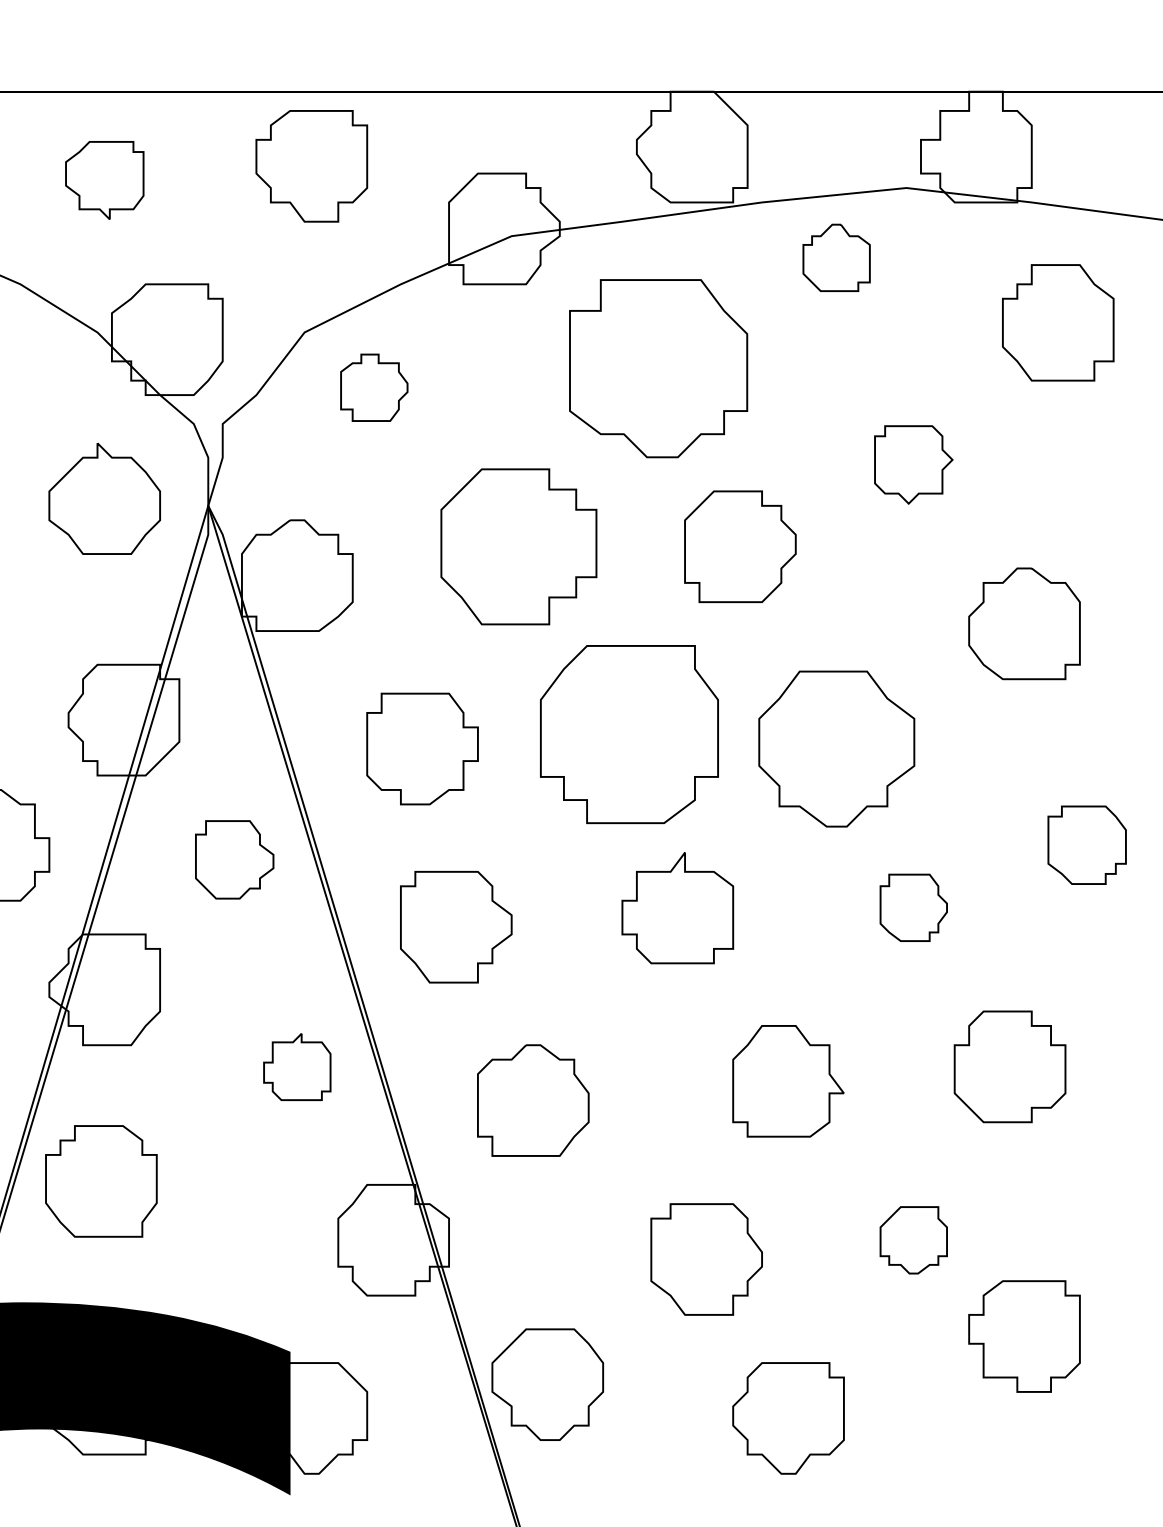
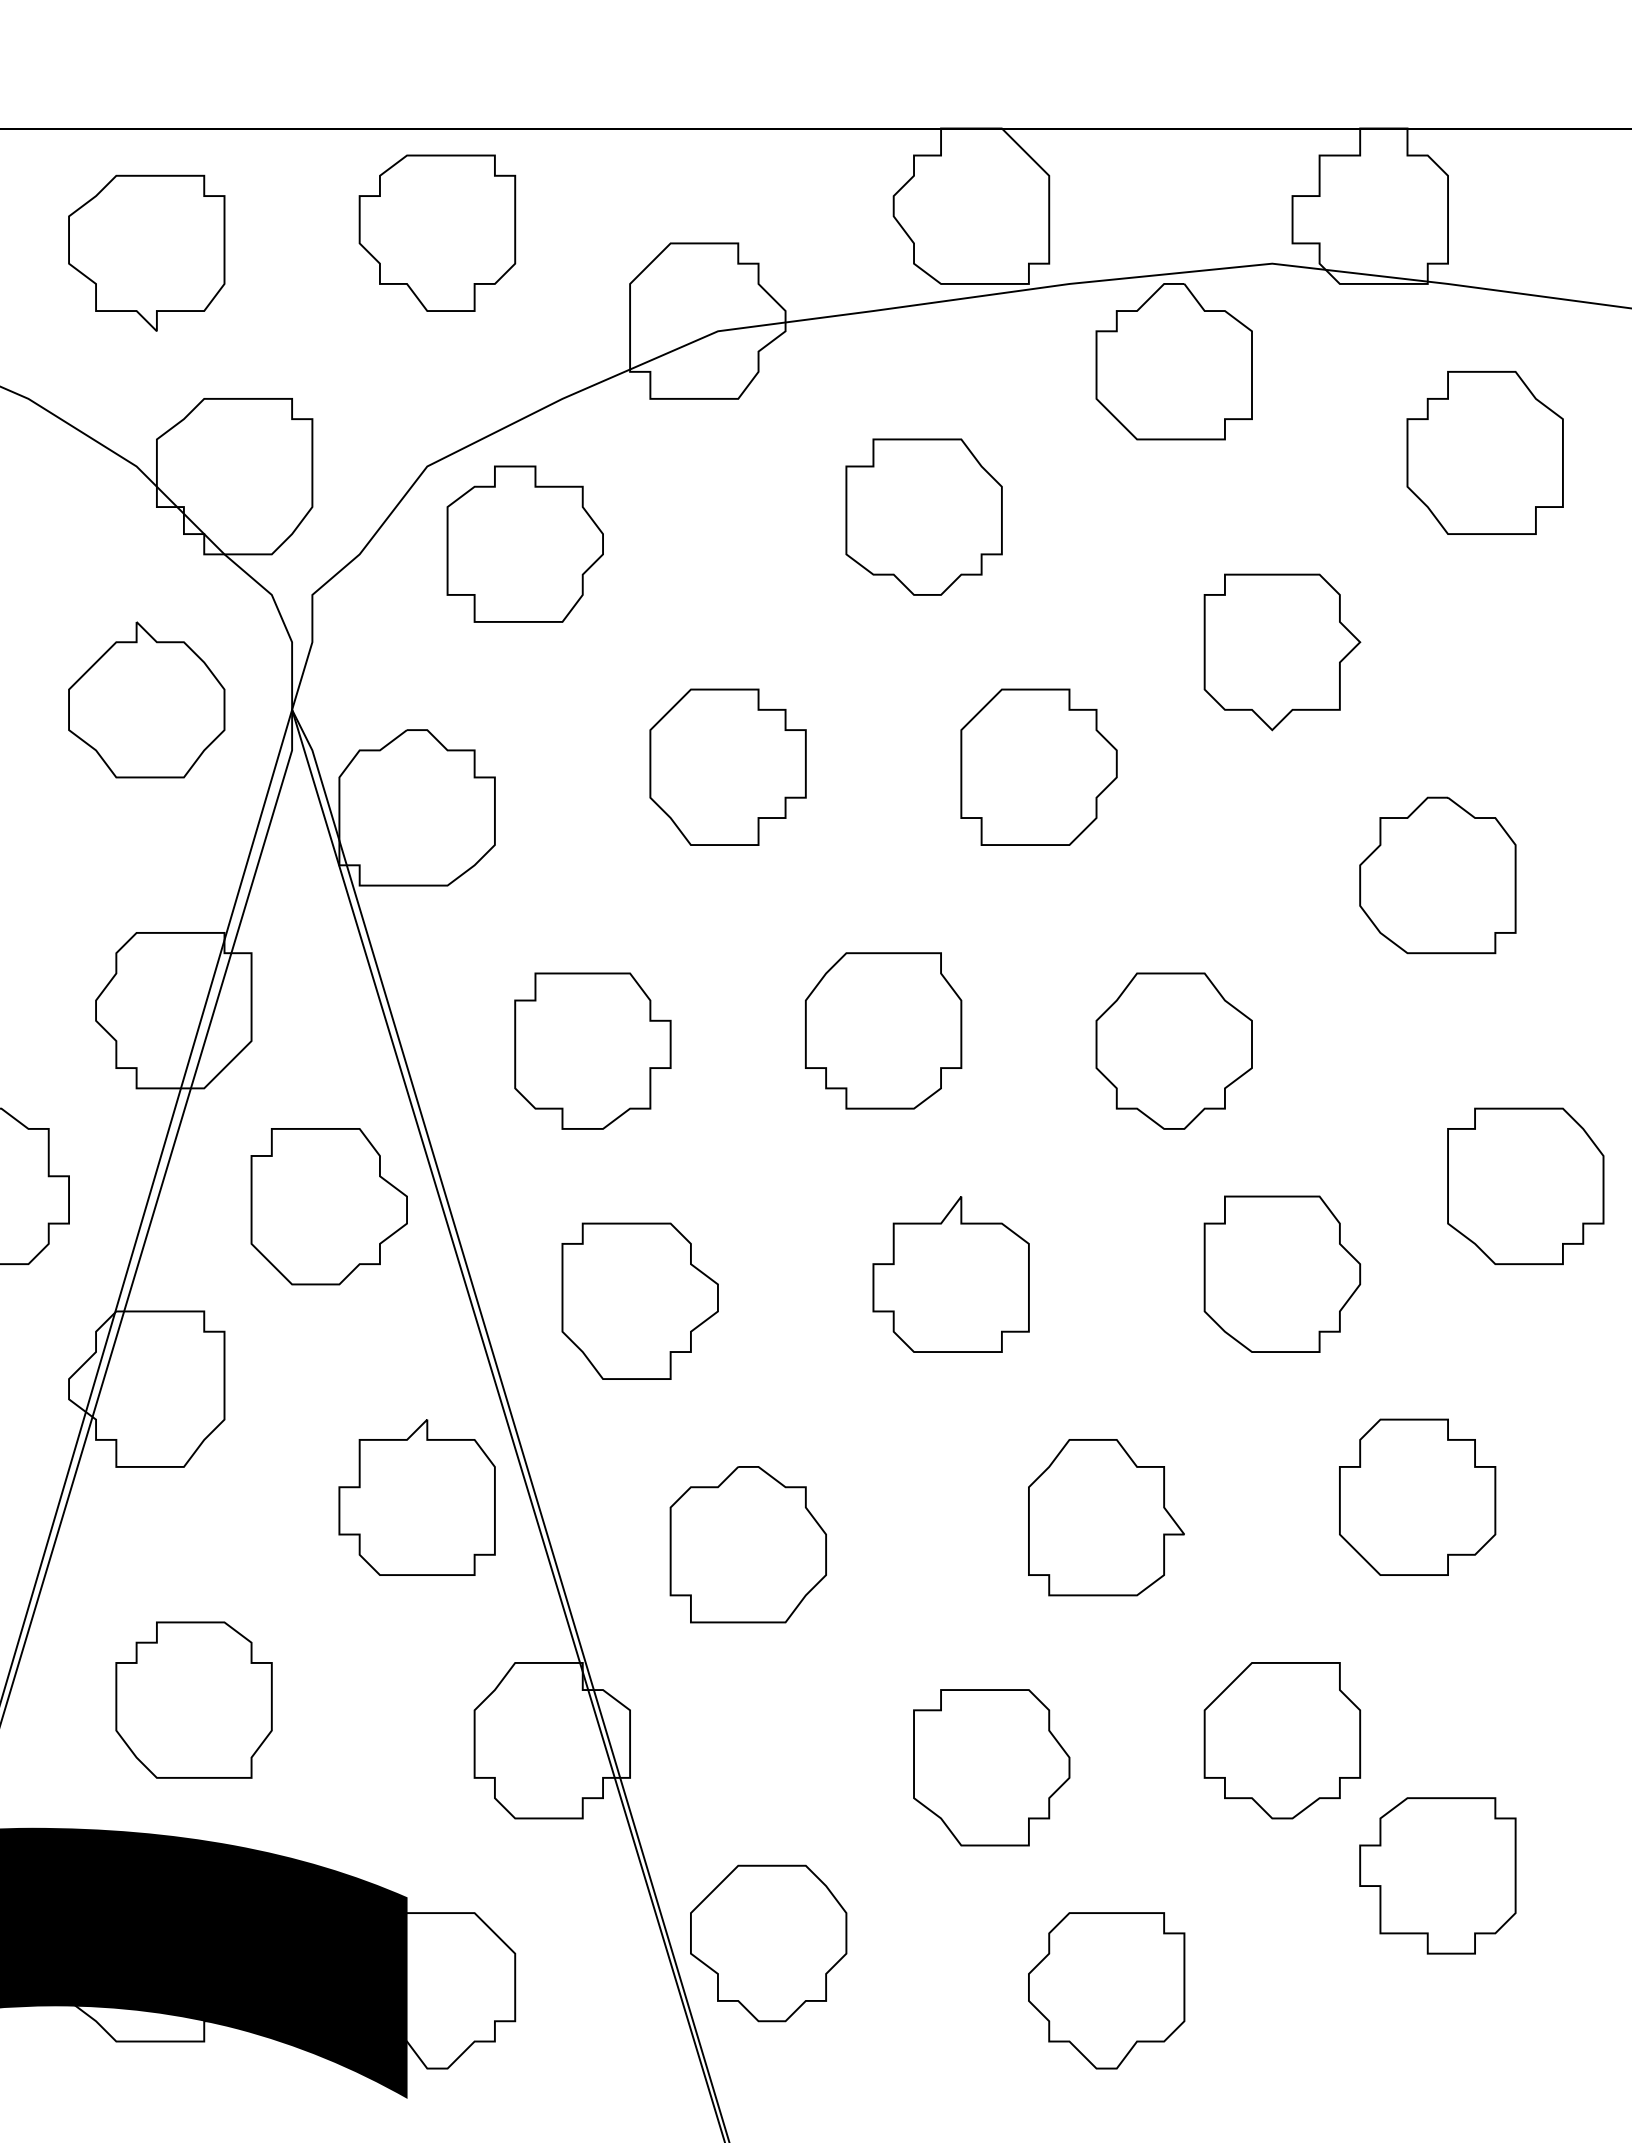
part: (104, 180) -> (146, 252), size x1.43
part: (836, 257) -> (1173, 361), size x1.67
part: (658, 368) -> (923, 516), size x0.62
part: (373, 387) -> (524, 543), size x1.67
part: (913, 465) -> (1282, 652), size x1.43
part: (518, 546) -> (727, 766), size x0.71
part: (629, 734) -> (883, 1030), size x0.62
part: (836, 748) -> (1173, 1050), size x0.71
part: (1086, 844) -> (1525, 1185), size x1.43
part: (234, 859) -> (328, 1206), size x1.43
part: (913, 907) -> (1282, 1273), size x1.67
part: (296, 1066) -> (416, 1497), size x1.67
part: (100, 1180) -> (193, 1699), moved
part: (913, 1240) -> (1282, 1740), size x1.67

